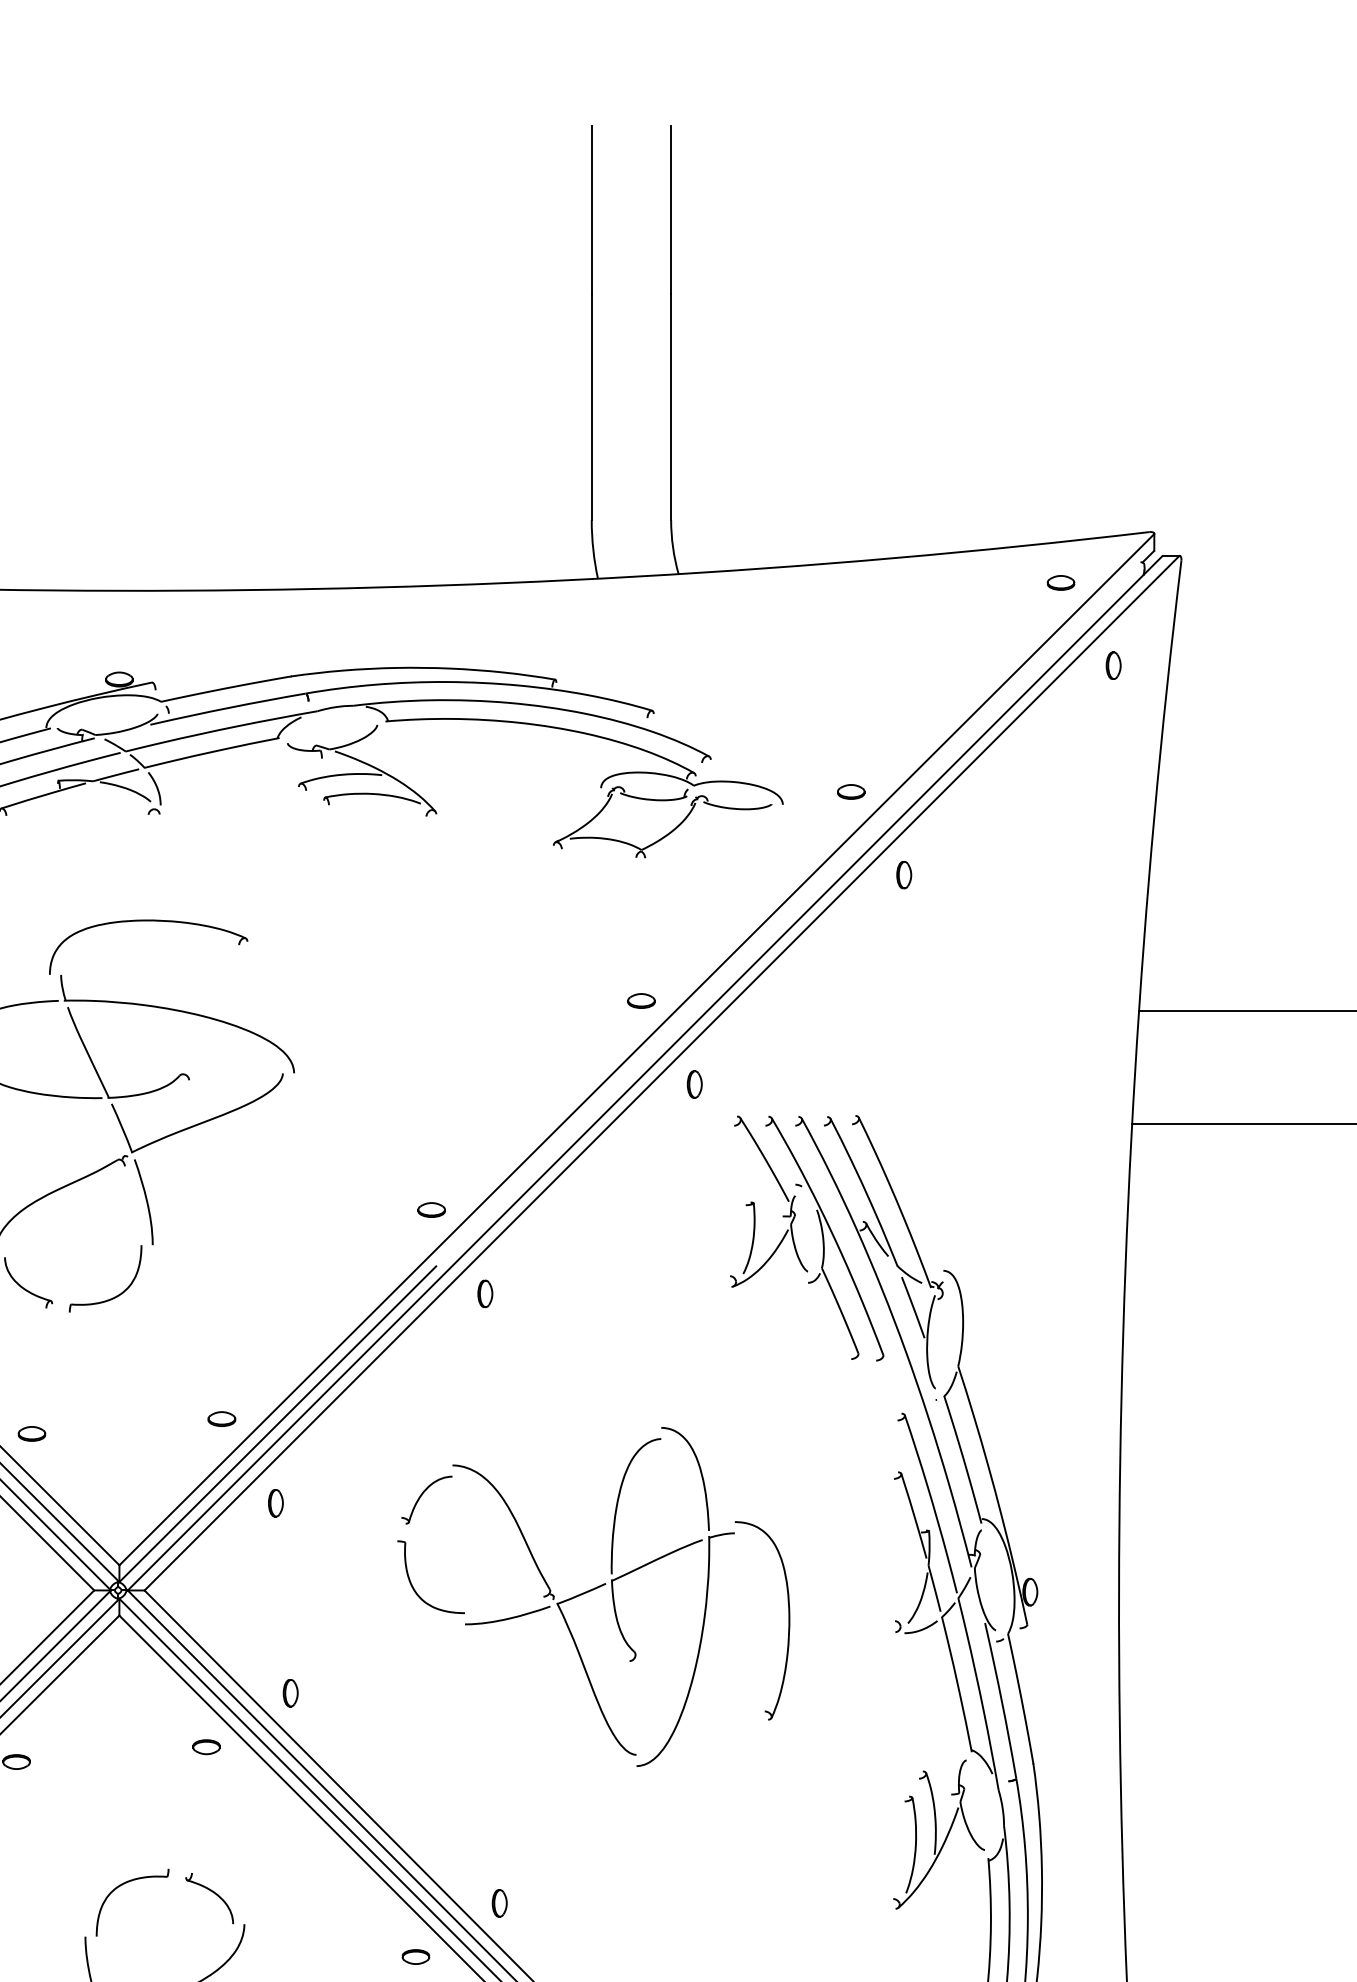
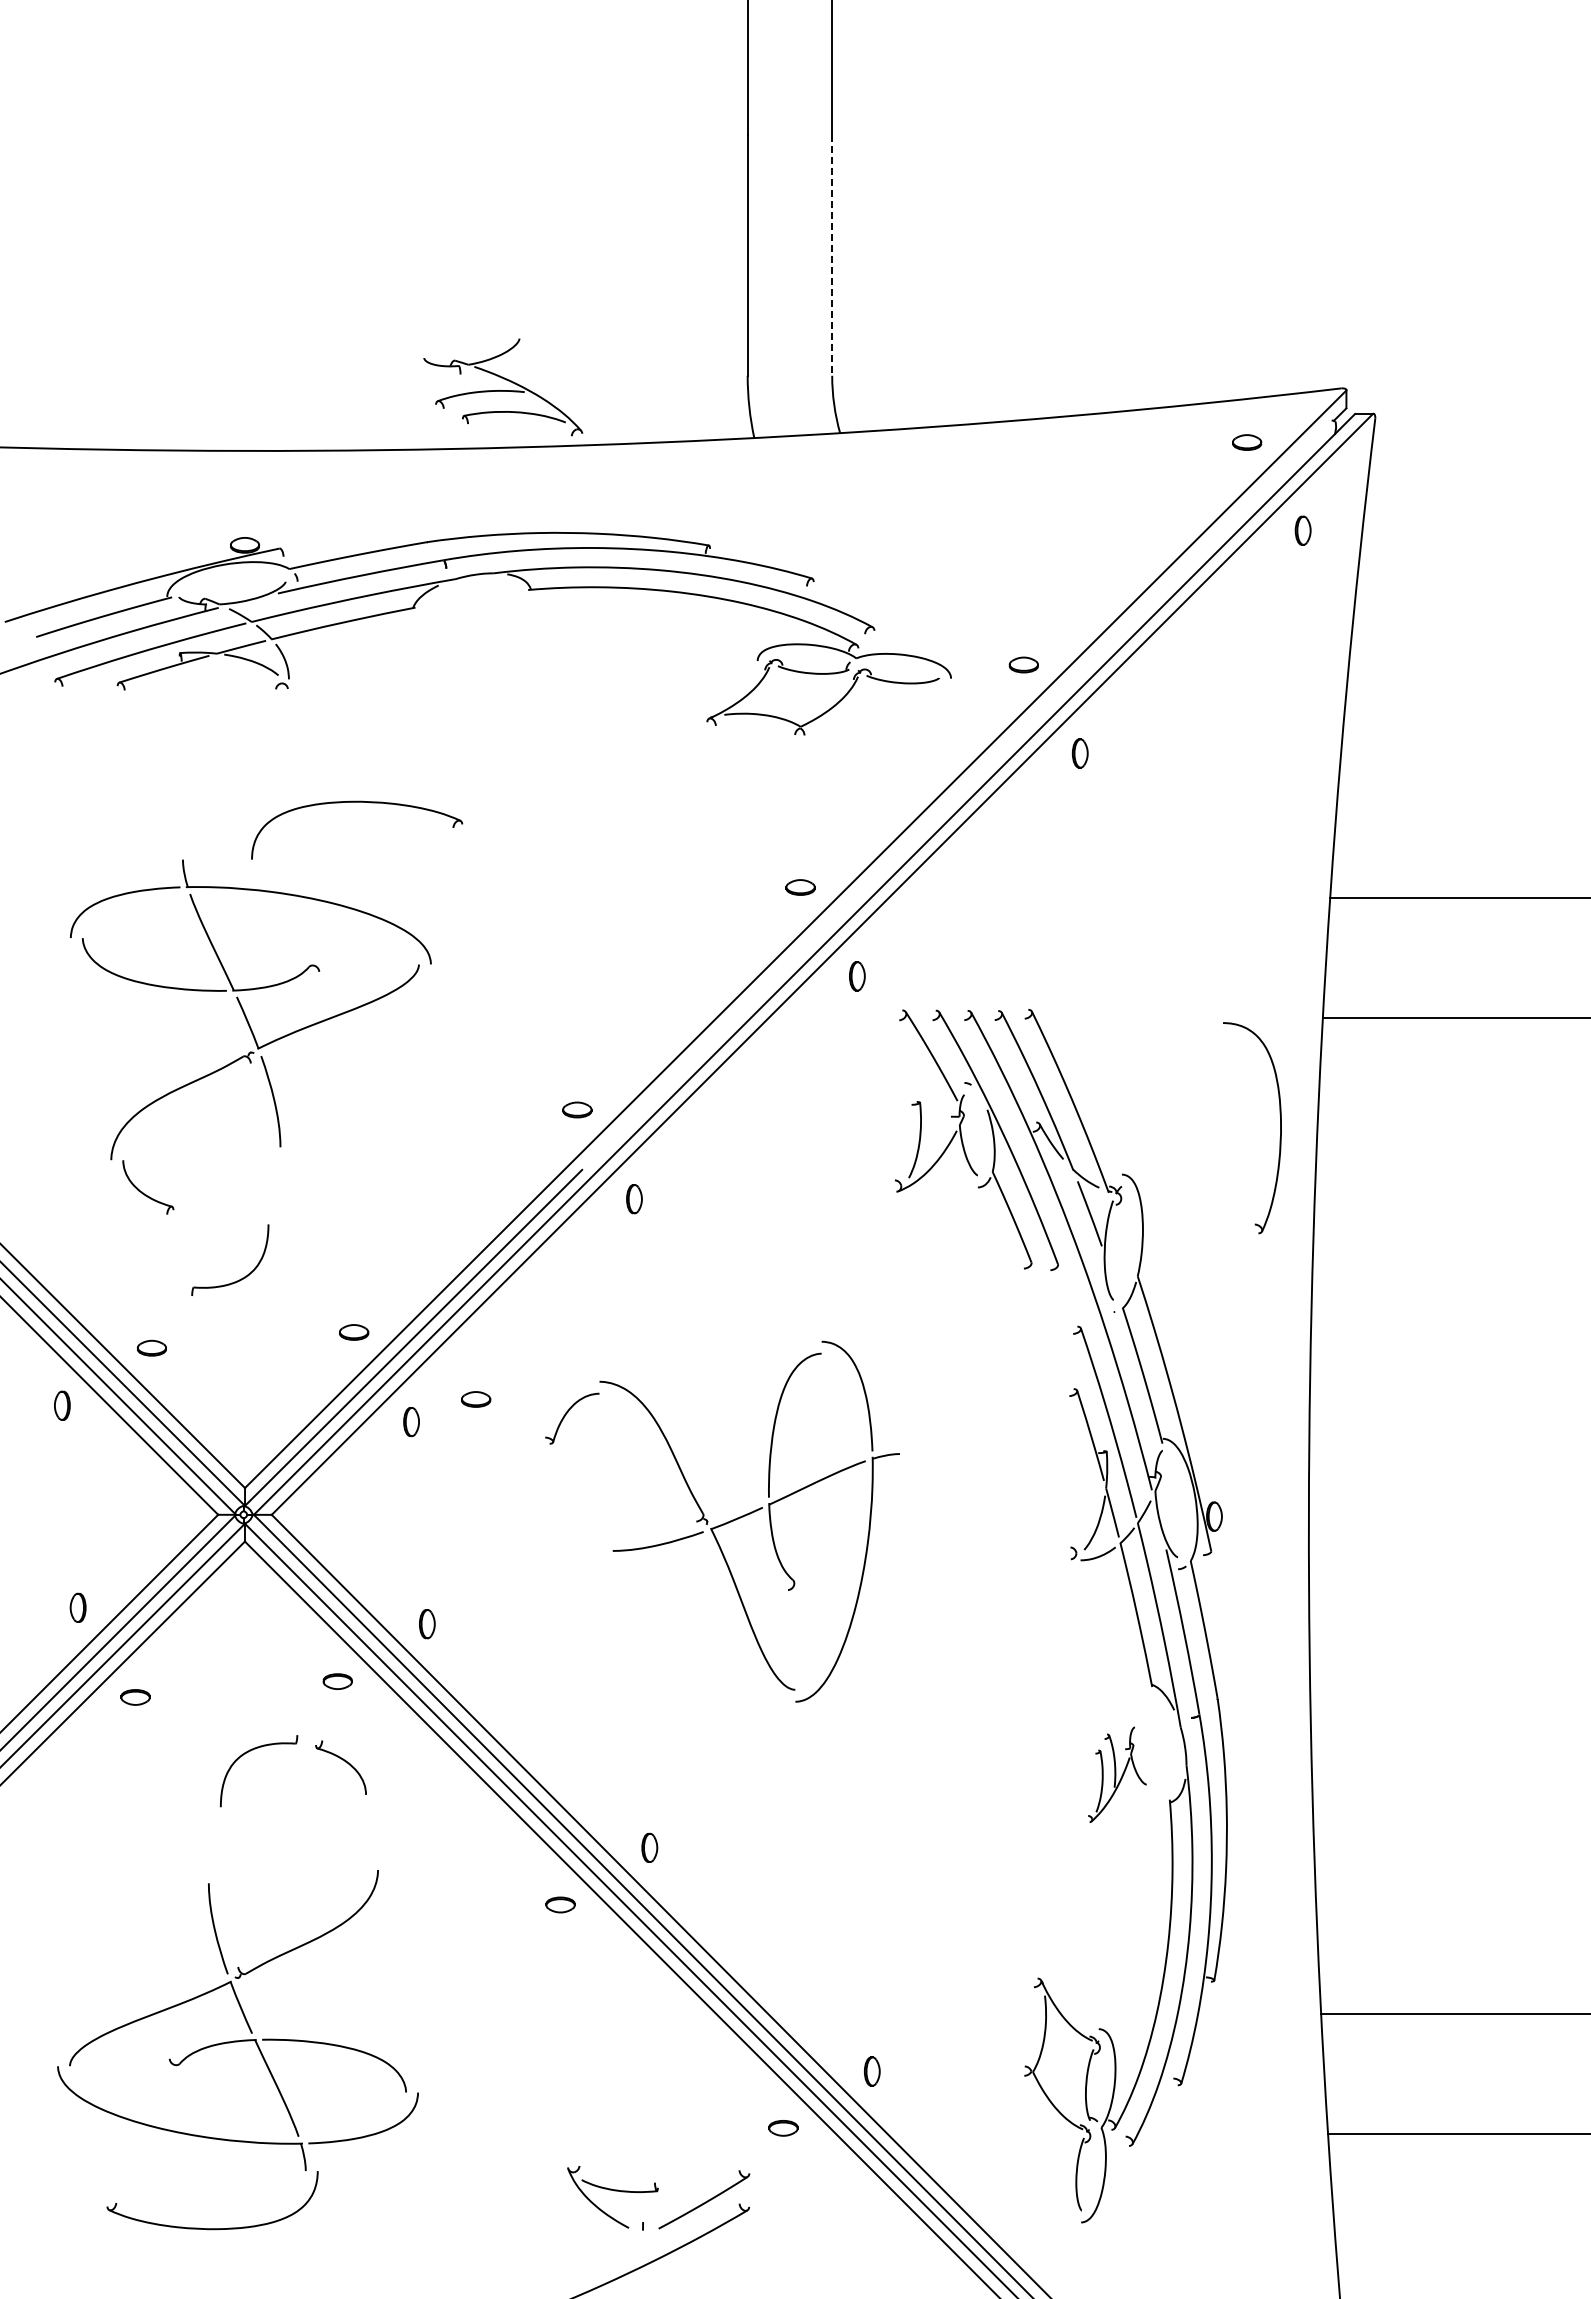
line: (671, 408) -> (832, 256), solid -> dashed
part: (362, 770) -> (503, 387), moved
part: (149, 921) -> (357, 802), moved
part: (117, 1295) -> (242, 1277), moved
part: (336, 1482) -> (476, 1399), added
part: (413, 1585) -> (557, 1509), removed
part: (788, 1621) -> (1280, 1128), moved
part: (939, 1834) -> (1117, 1774), size x0.6
part: (124, 1884) -> (250, 1751), moved
part: (213, 1893) -> (345, 1762), moved

